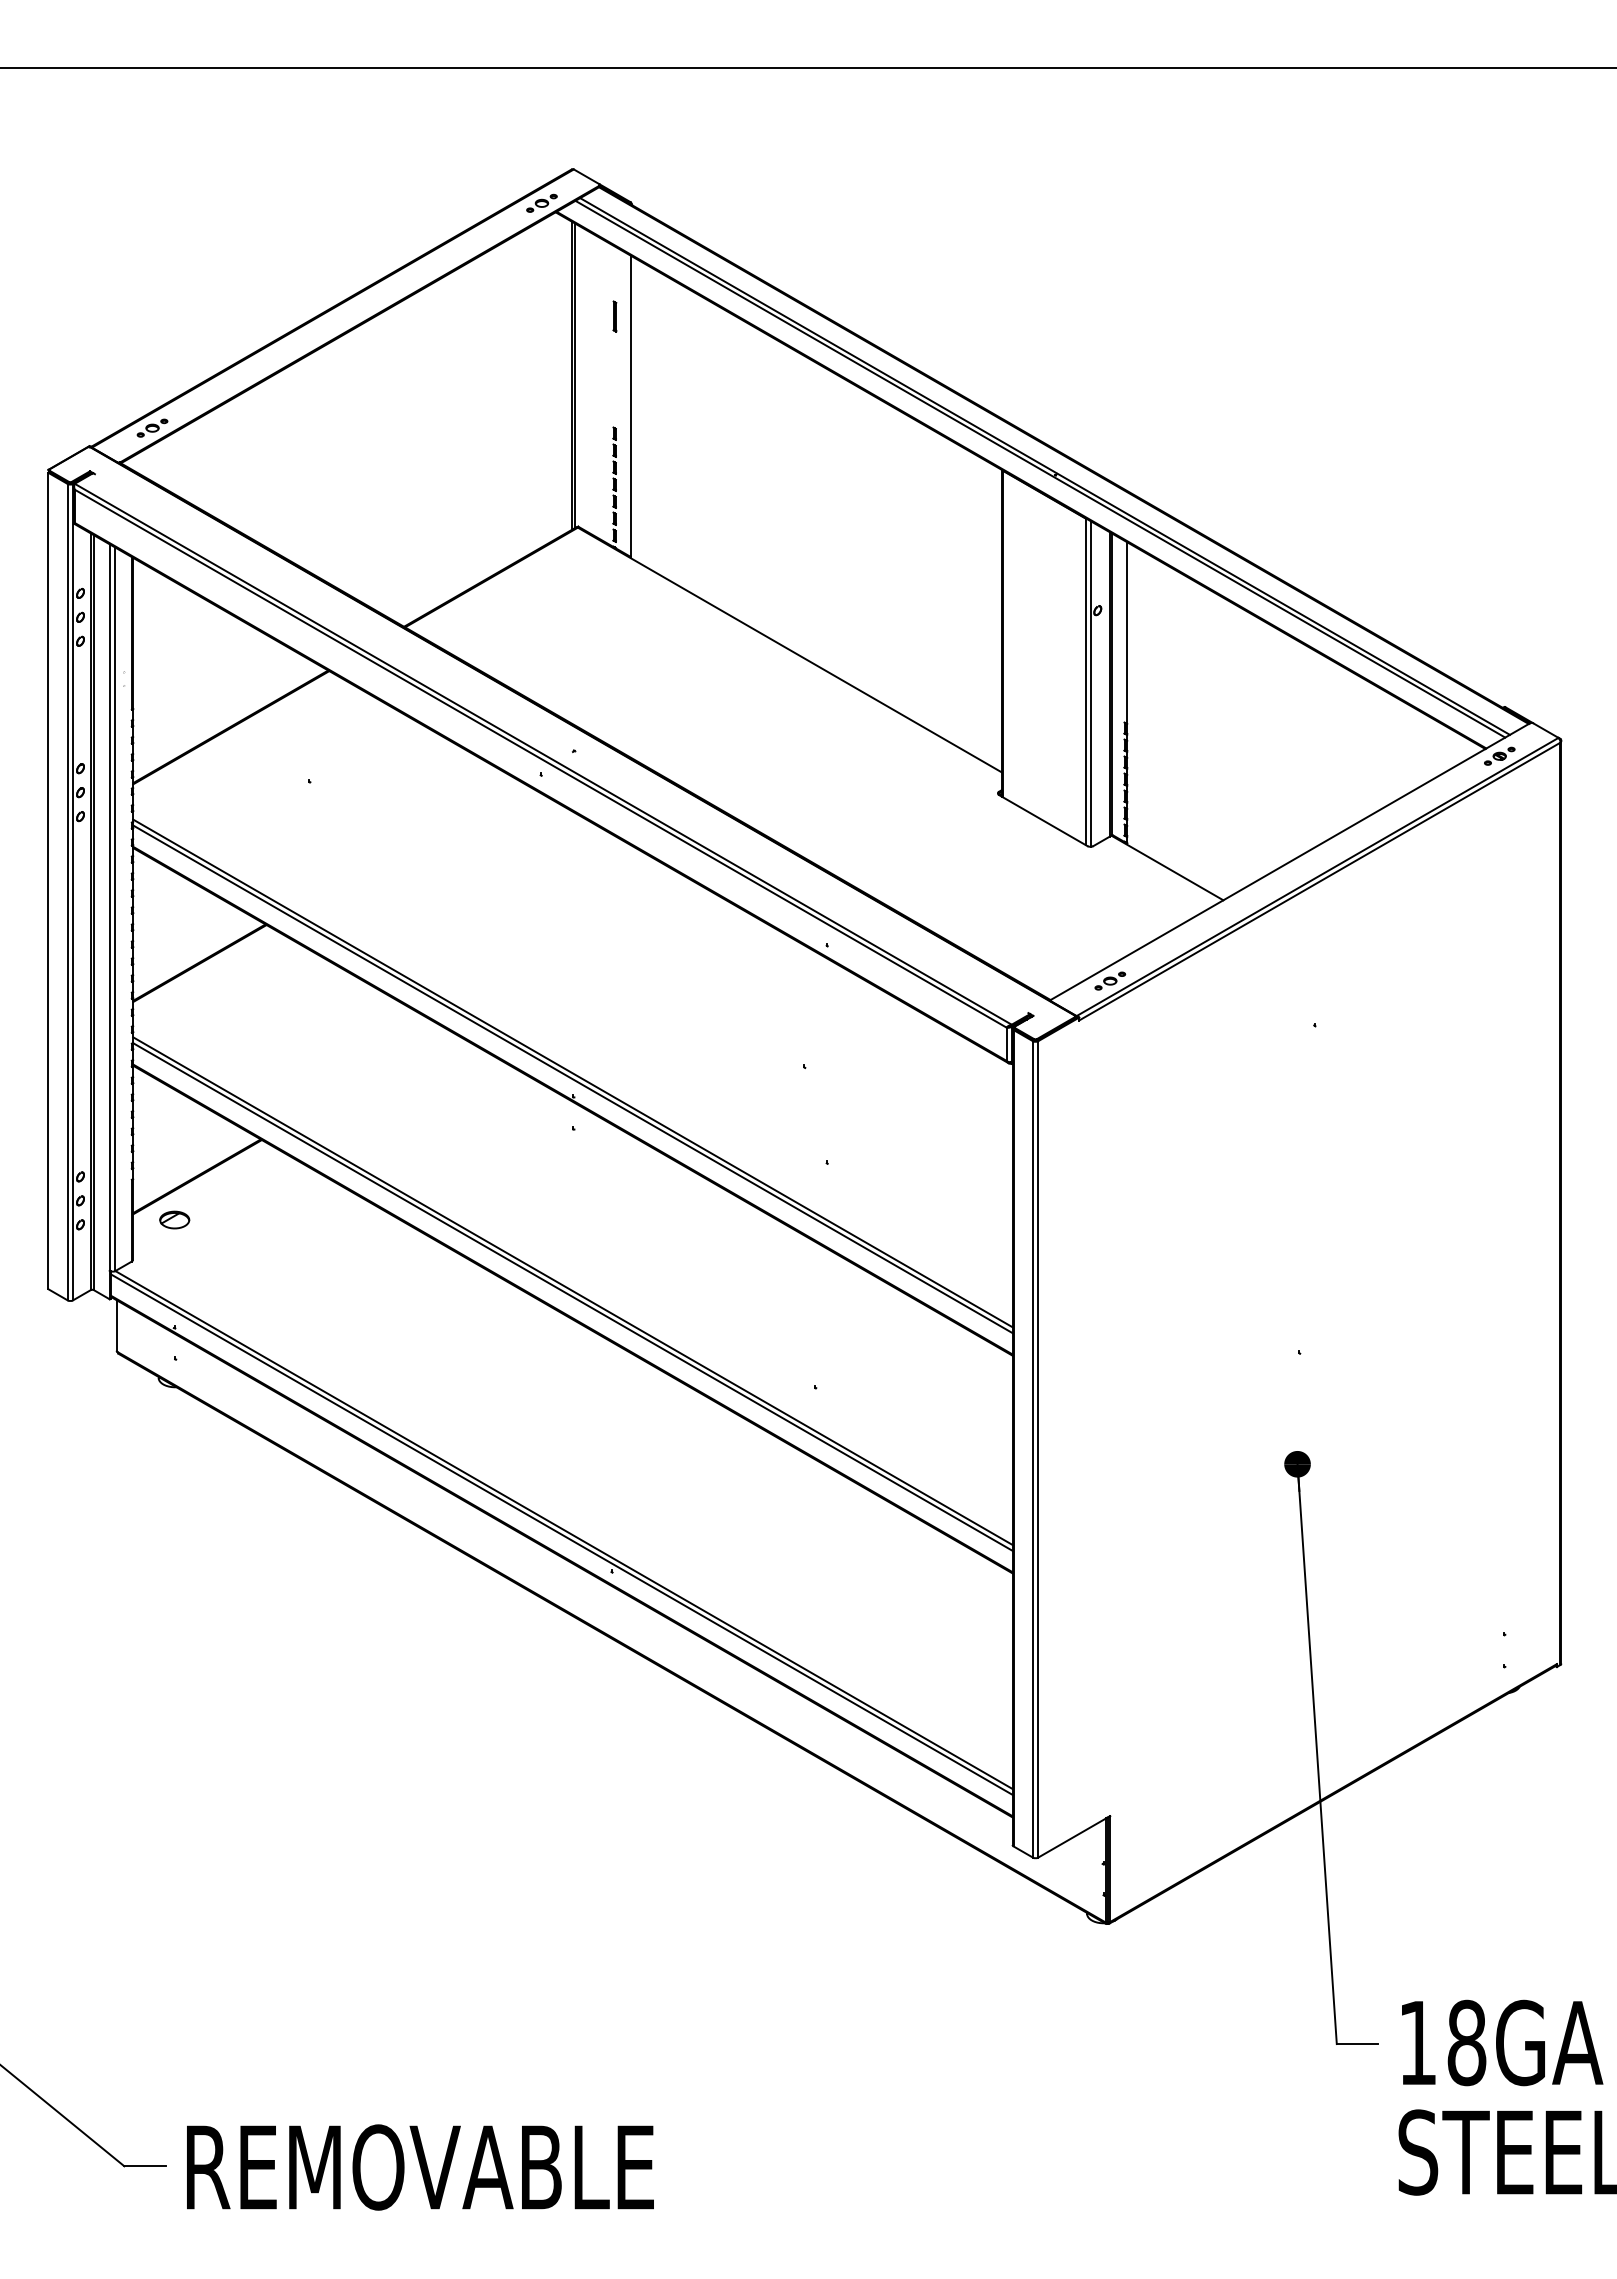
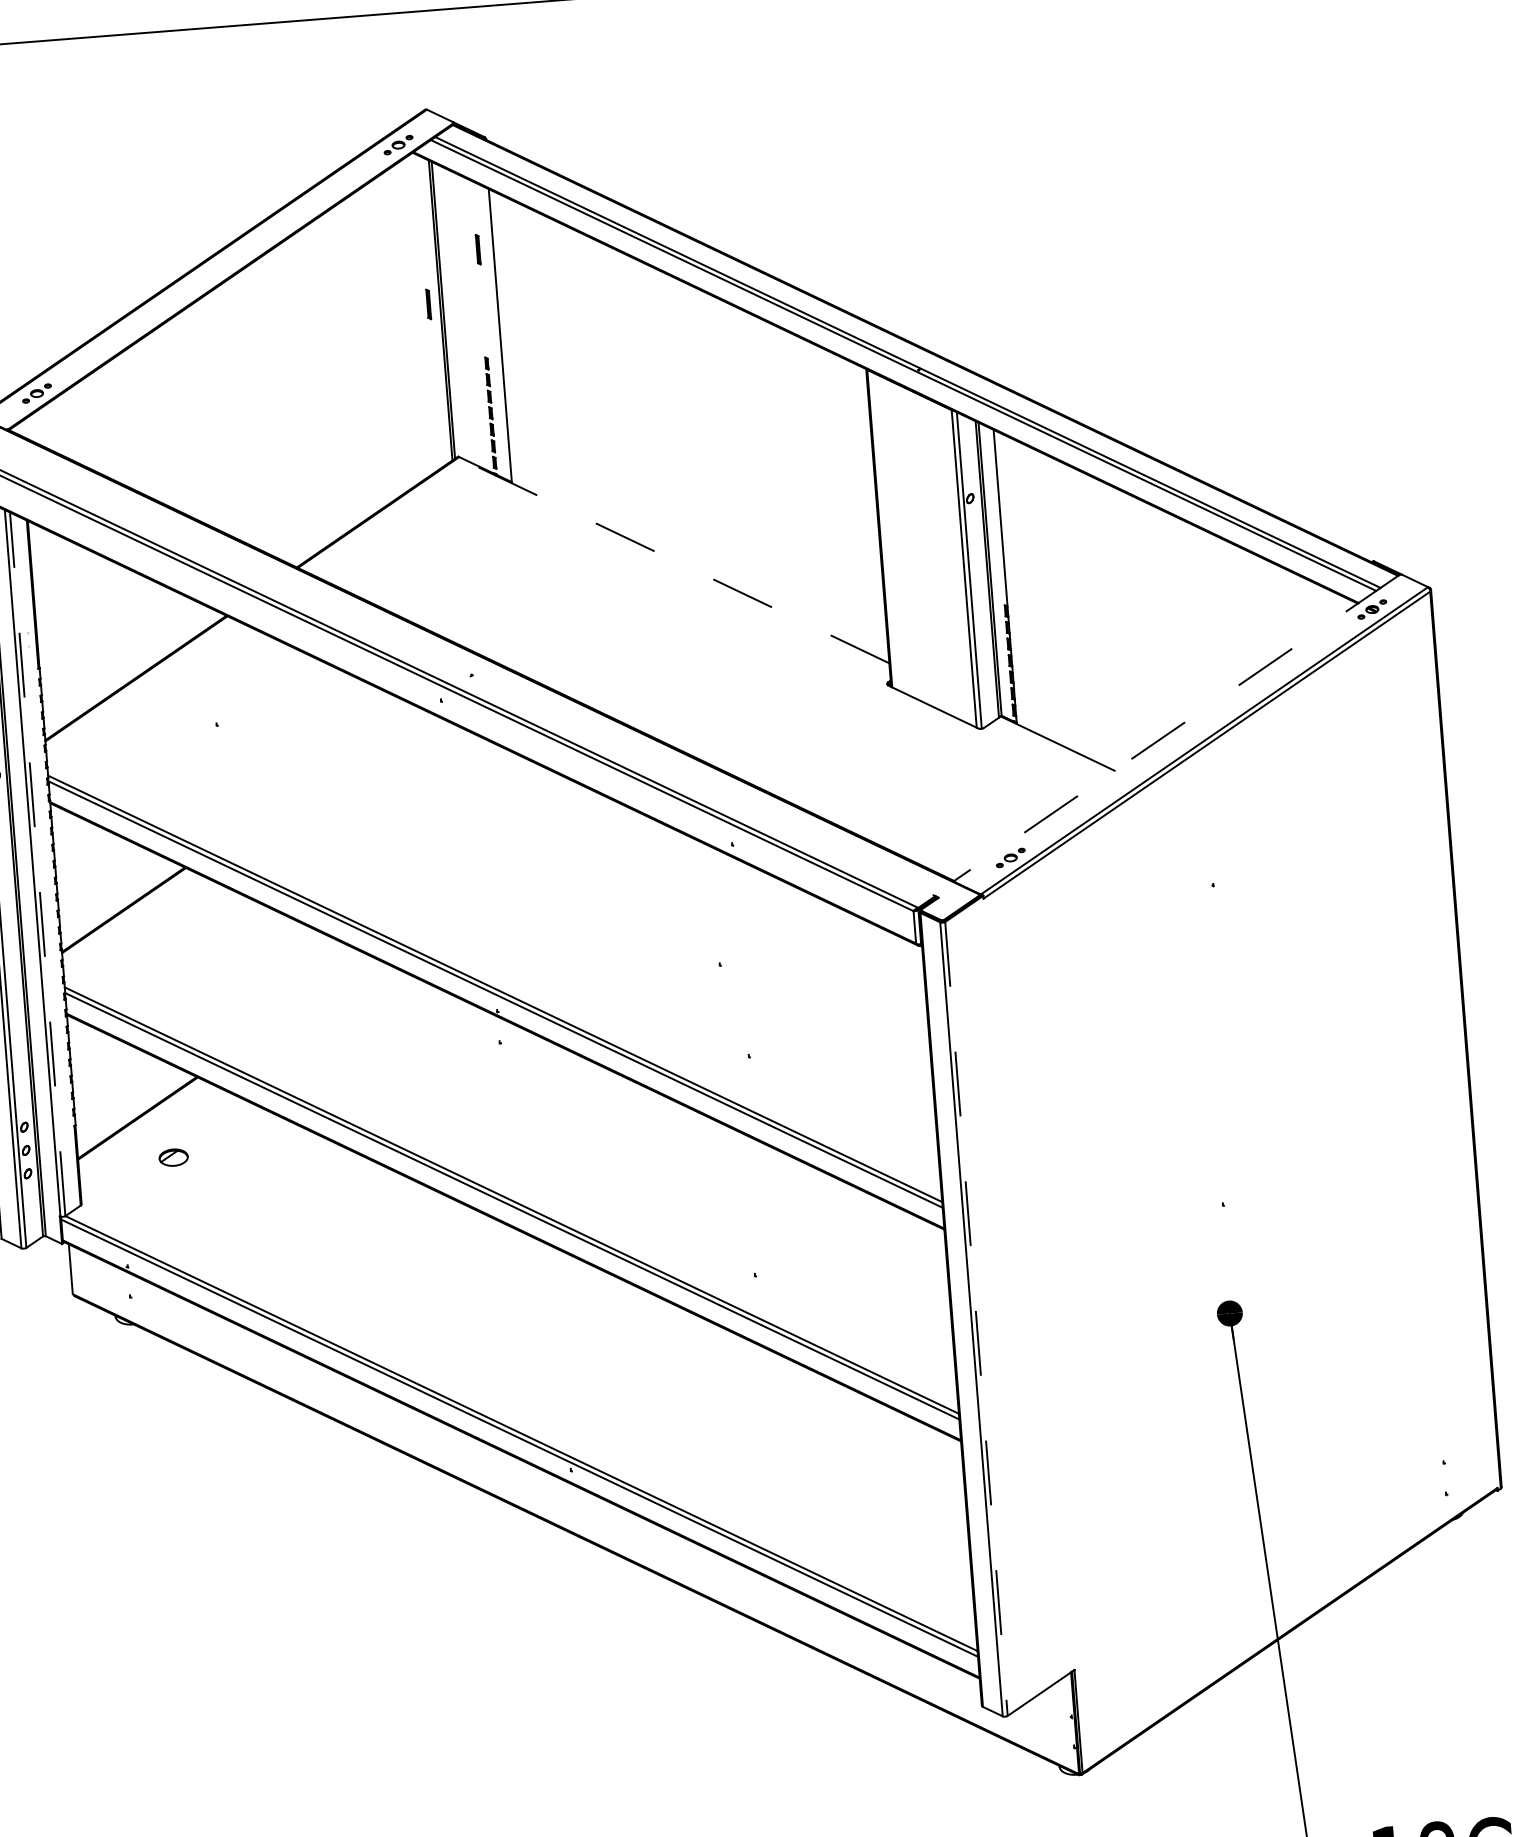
part: (559, 368) -> (428, 304), added
line: (789, 650) -> (673, 561), solid -> dashed
line: (1290, 861) -> (1176, 727), solid -> dashed
line: (115, 909) -> (37, 864), solid -> dashed
part: (174, 1219) -> (173, 1157), moved
line: (1038, 1449) -> (976, 1318), solid -> dashed

